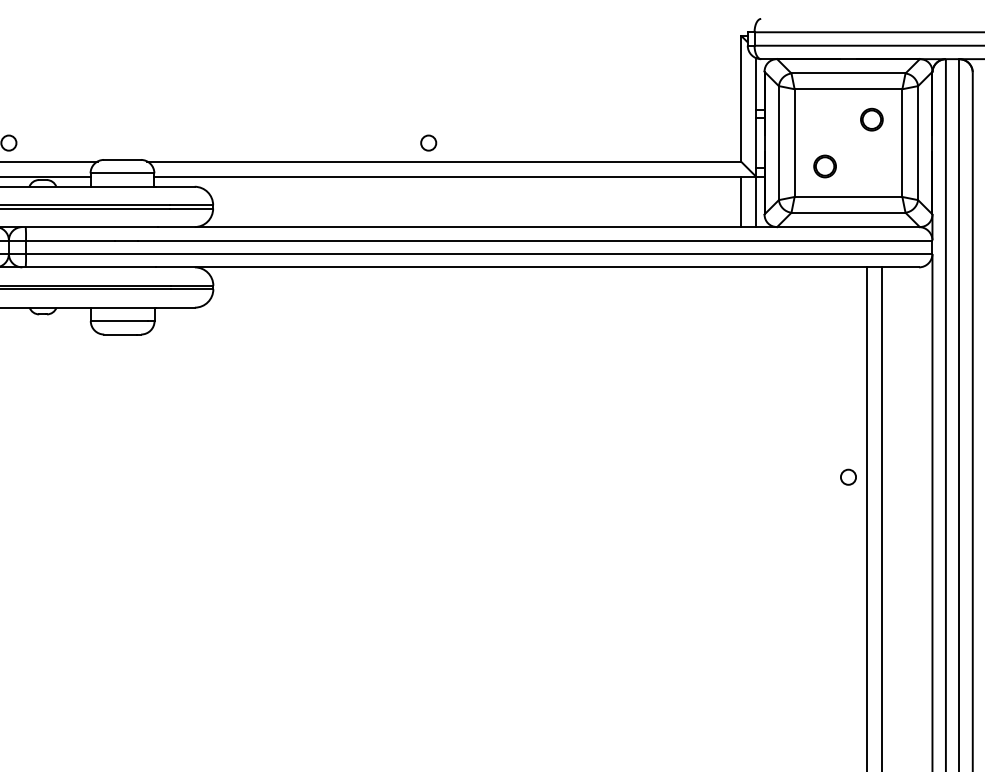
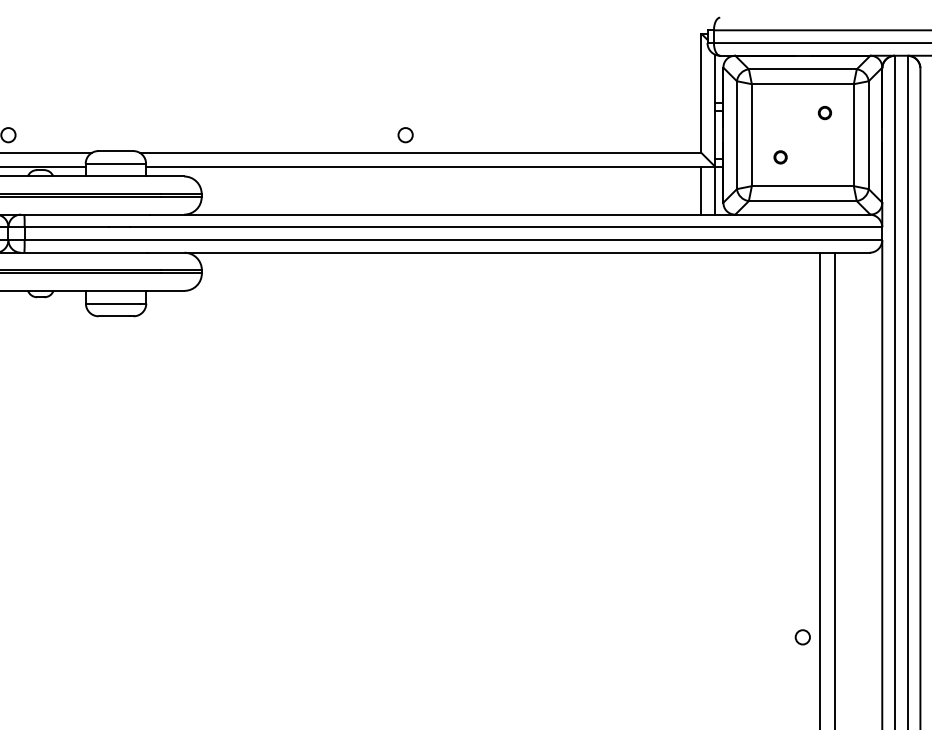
part: (871, 119) -> (824, 112), size x0.6
part: (824, 166) -> (780, 157), size x0.6
circle: (848, 477) -> (802, 637), moved

